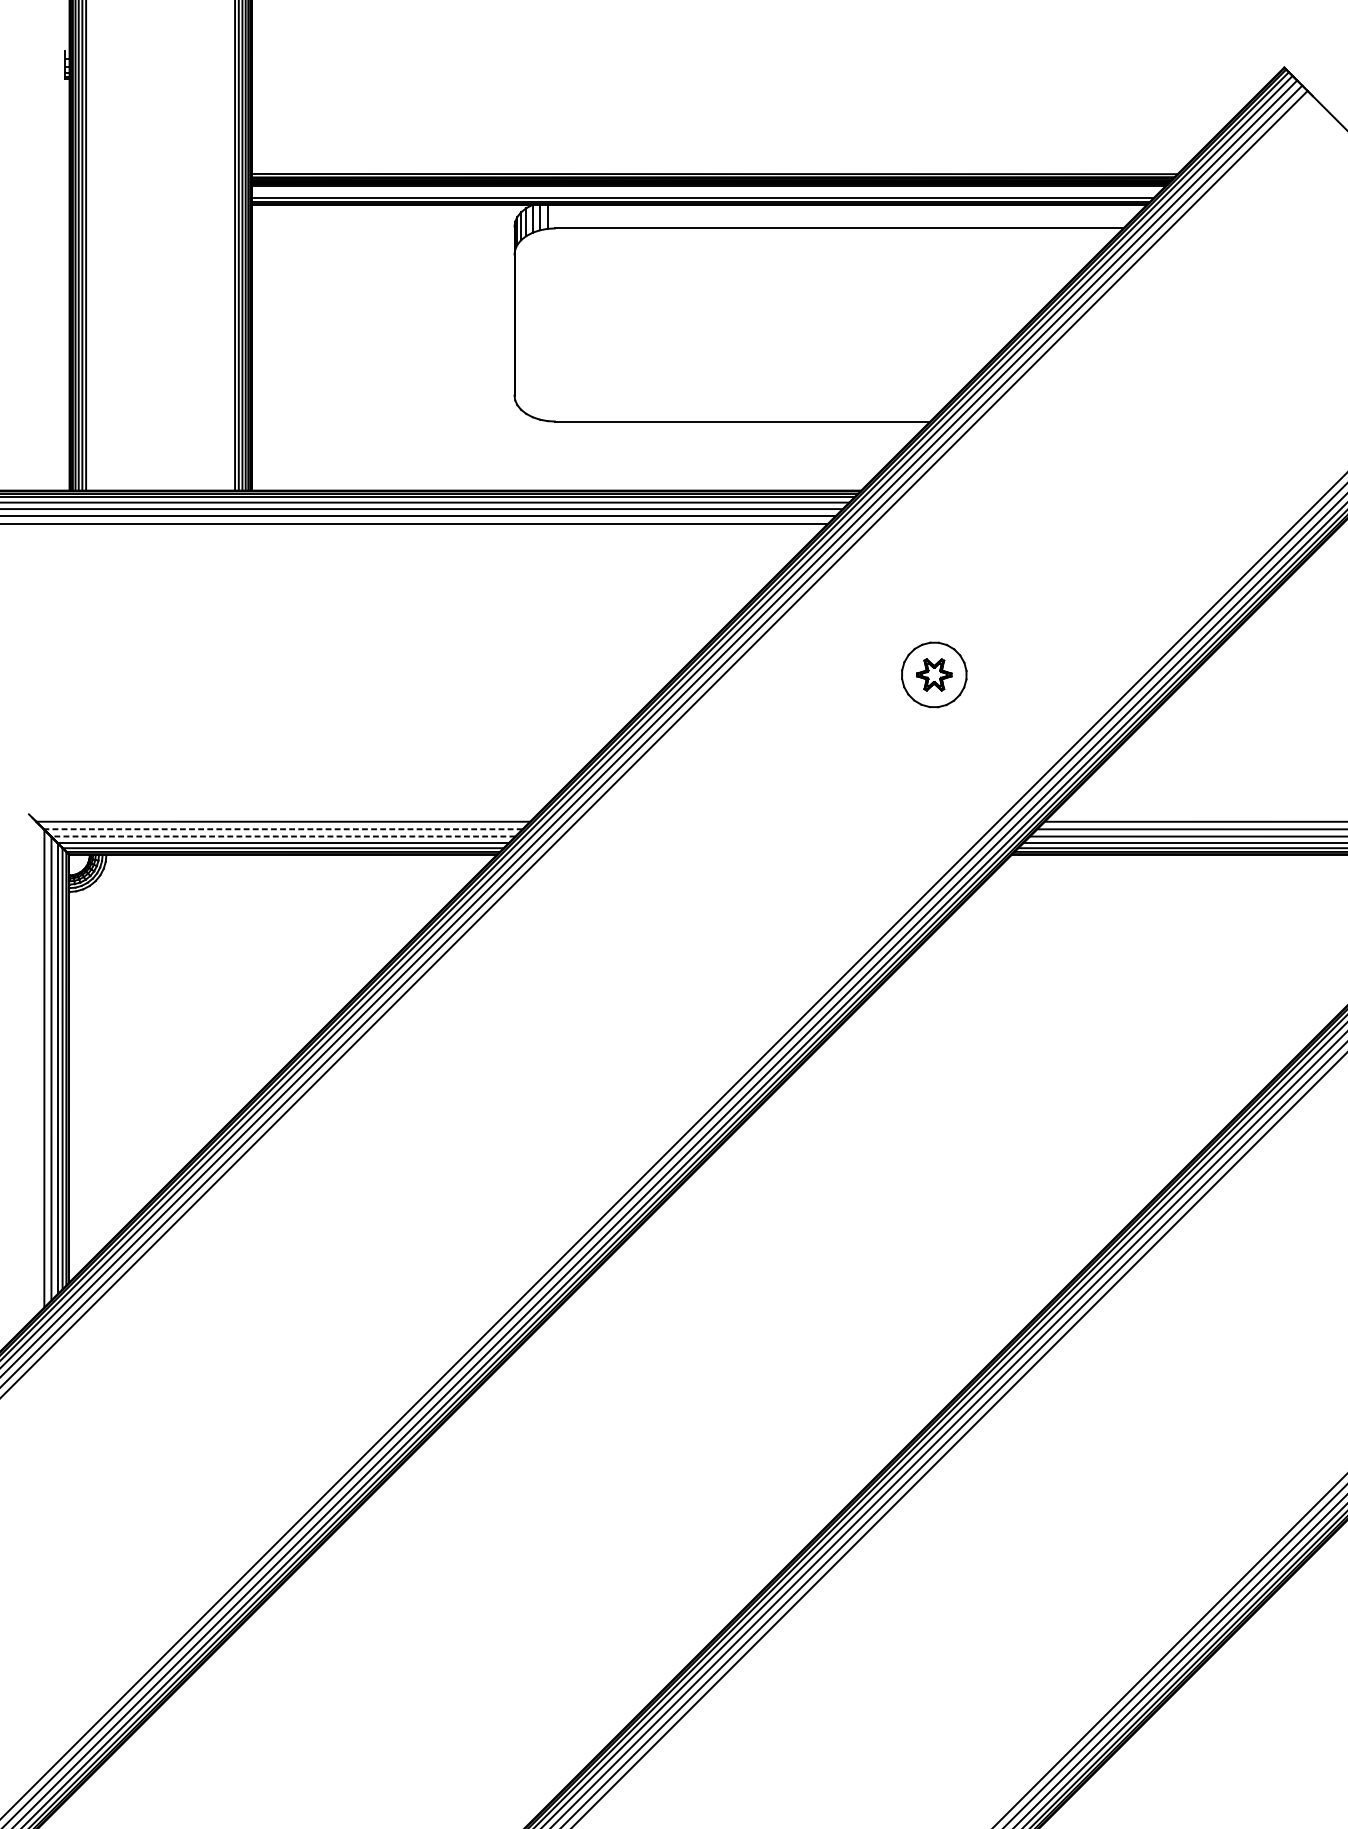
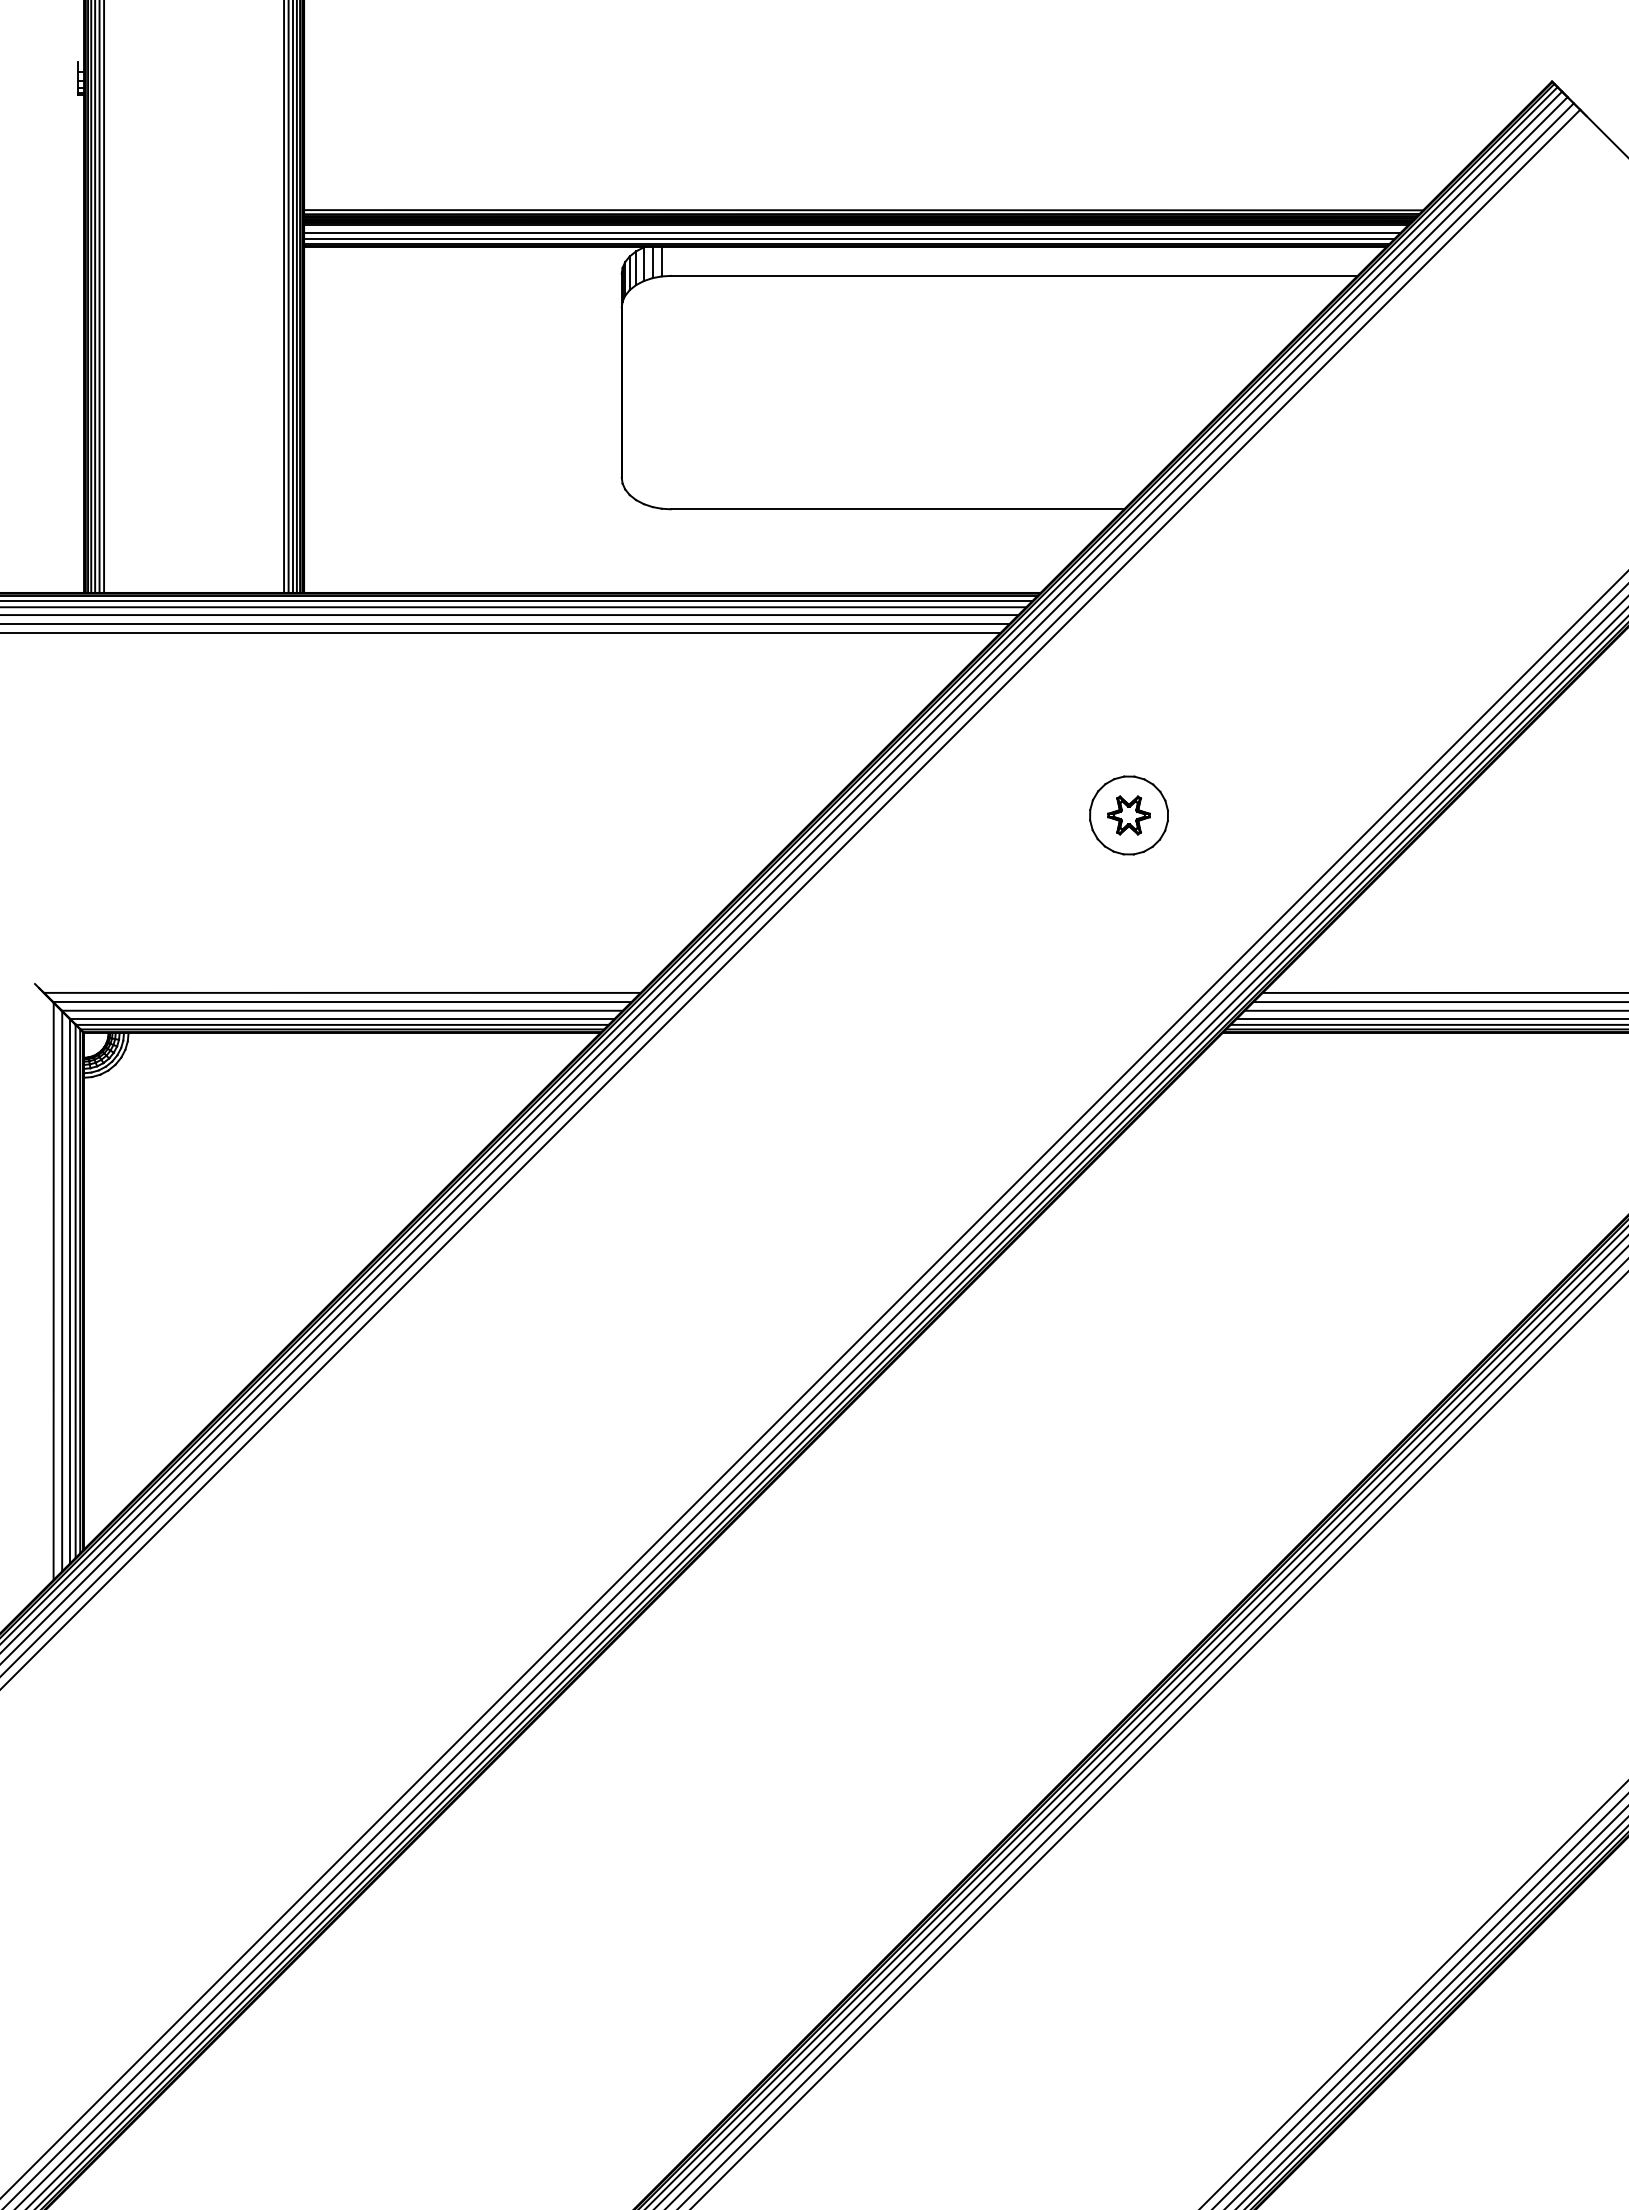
line: (705, 192) -> (852, 232), added
line: (282, 829) -> (341, 1002), dashed -> solid
line: (283, 836) -> (342, 1010), dashed -> solid

